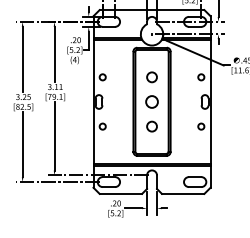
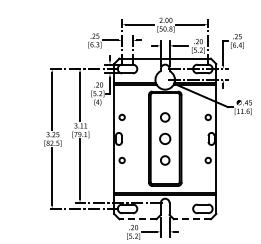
line: (121, 194) -> (138, 219), solid -> dashed
line: (183, 194) -> (192, 219), solid -> dashed

